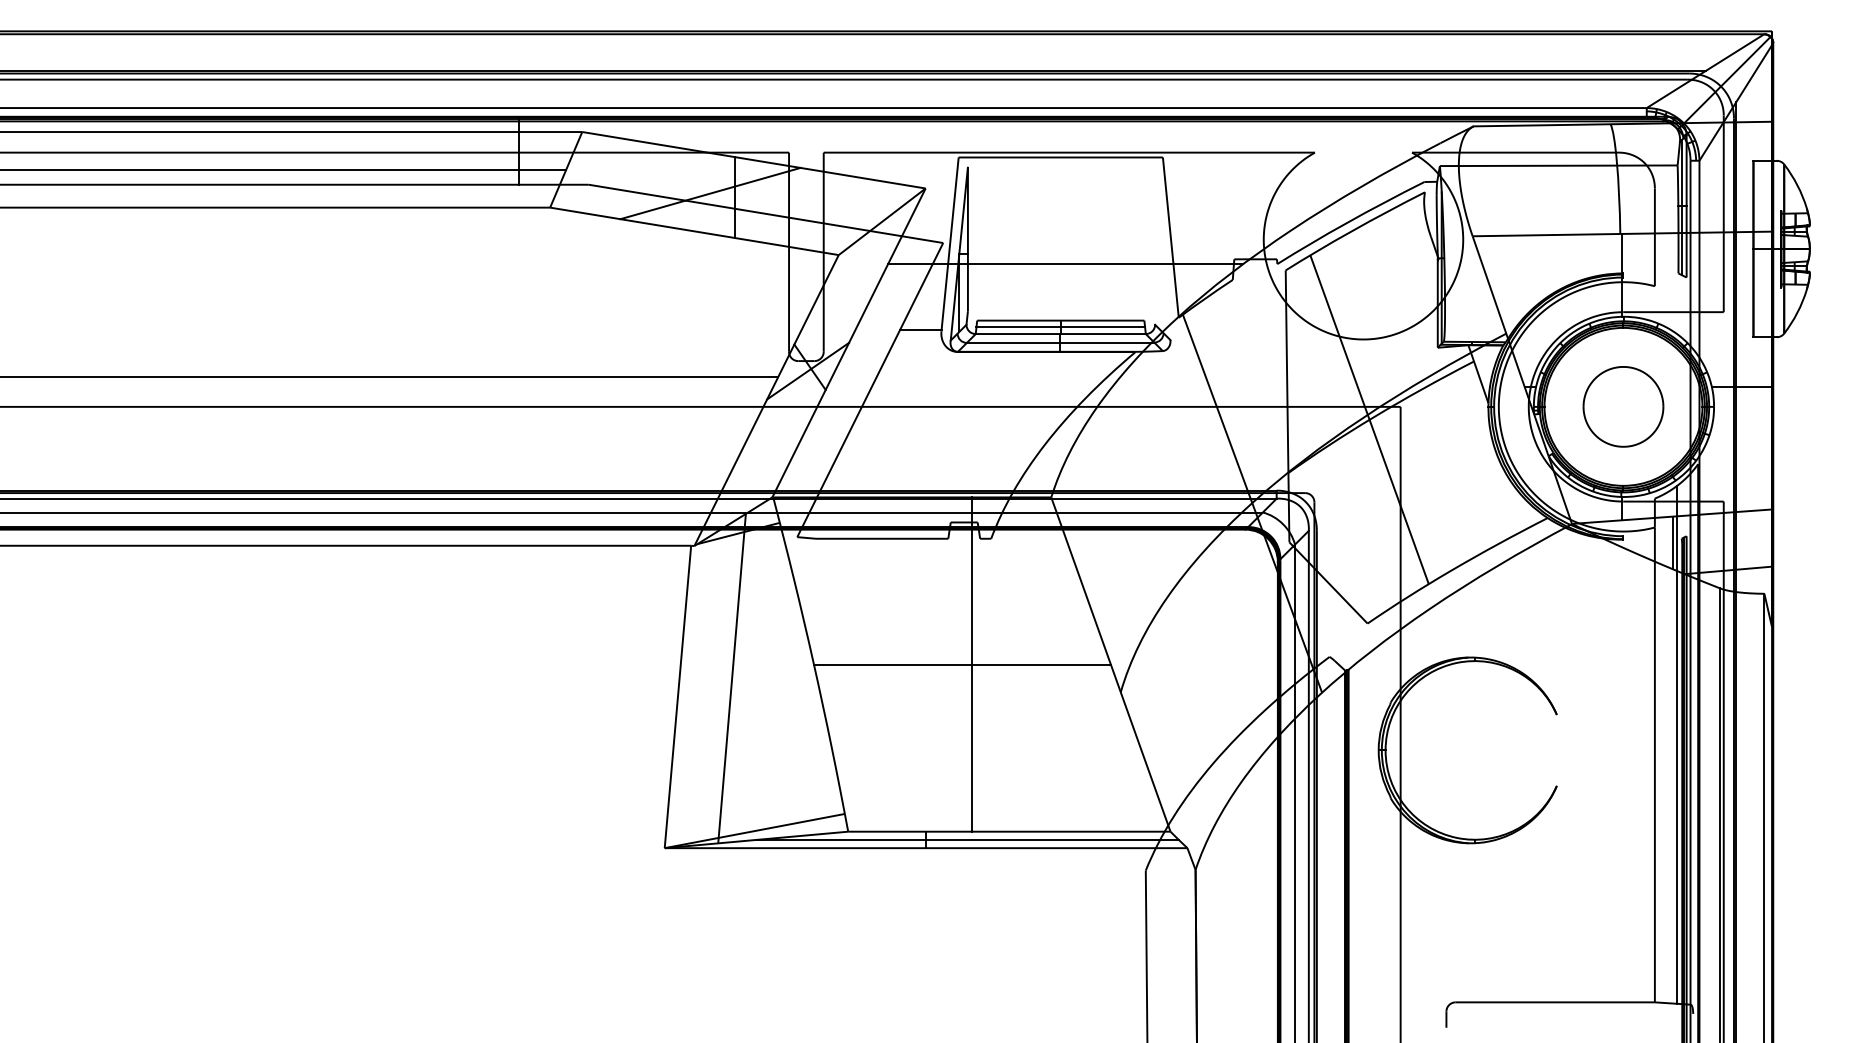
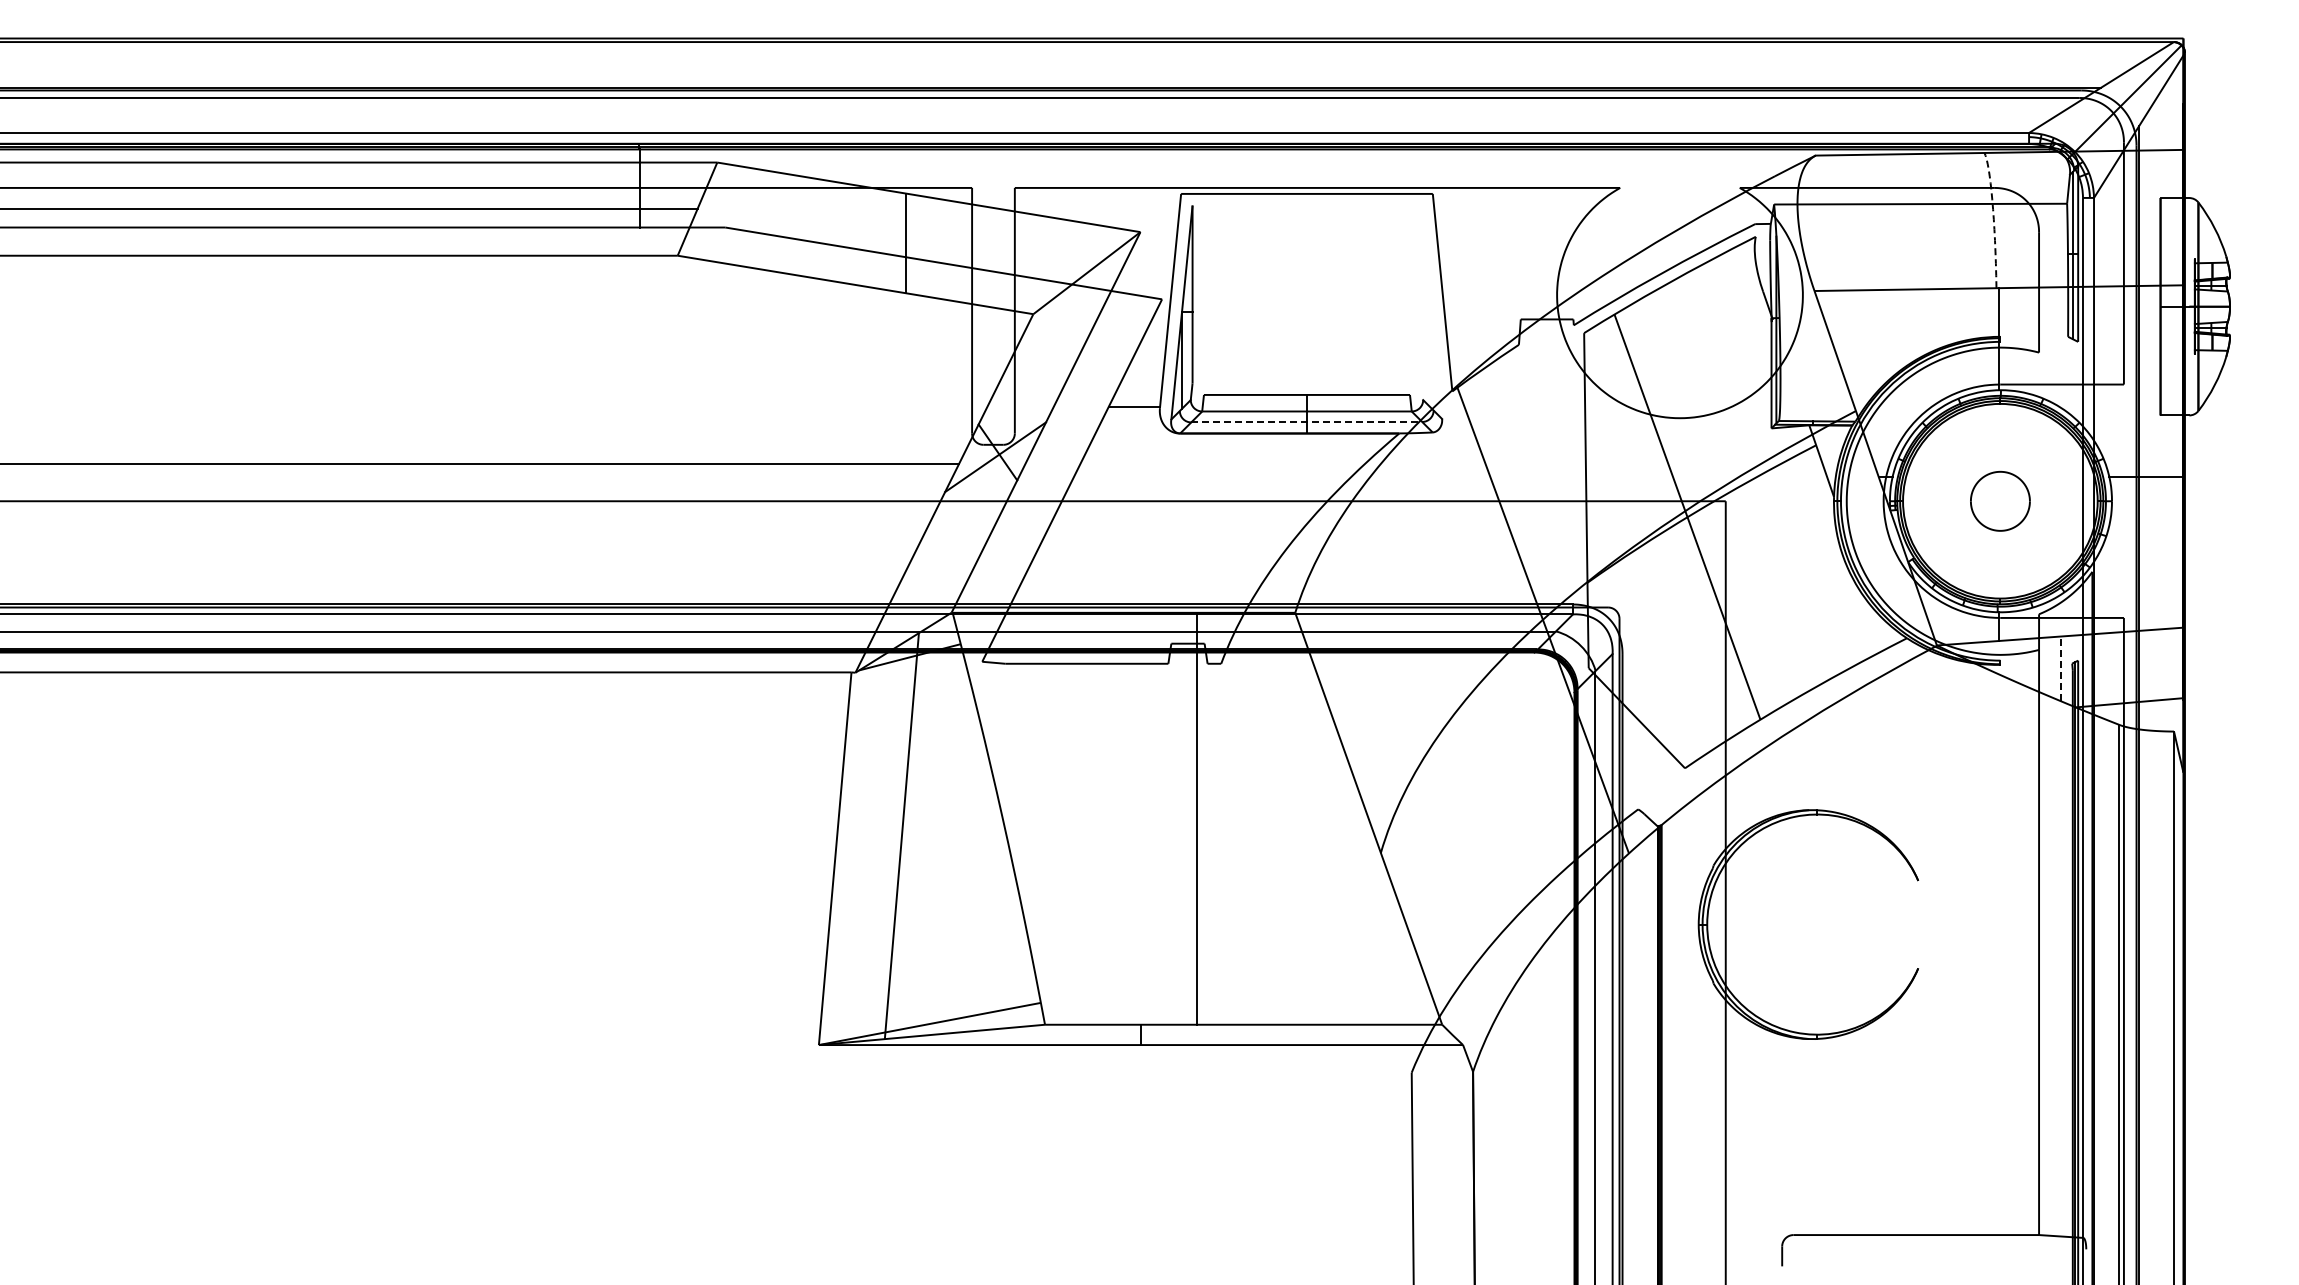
arc: (1617, 175) -> (1993, 216), solid -> dashed
line: (710, 192) -> (875, 237), removed
line: (1065, 264) -> (1312, 325), removed
line: (1060, 327) -> (1306, 403), removed
line: (1060, 342) -> (1306, 422), solid -> dashed
part: (1623, 407) -> (2000, 501), size x0.6
line: (1672, 542) -> (2060, 668), solid -> dashed
line: (962, 664) -> (1185, 818), removed
line: (1676, 744) -> (2065, 917), removed
line: (967, 839) -> (1191, 1034), removed

